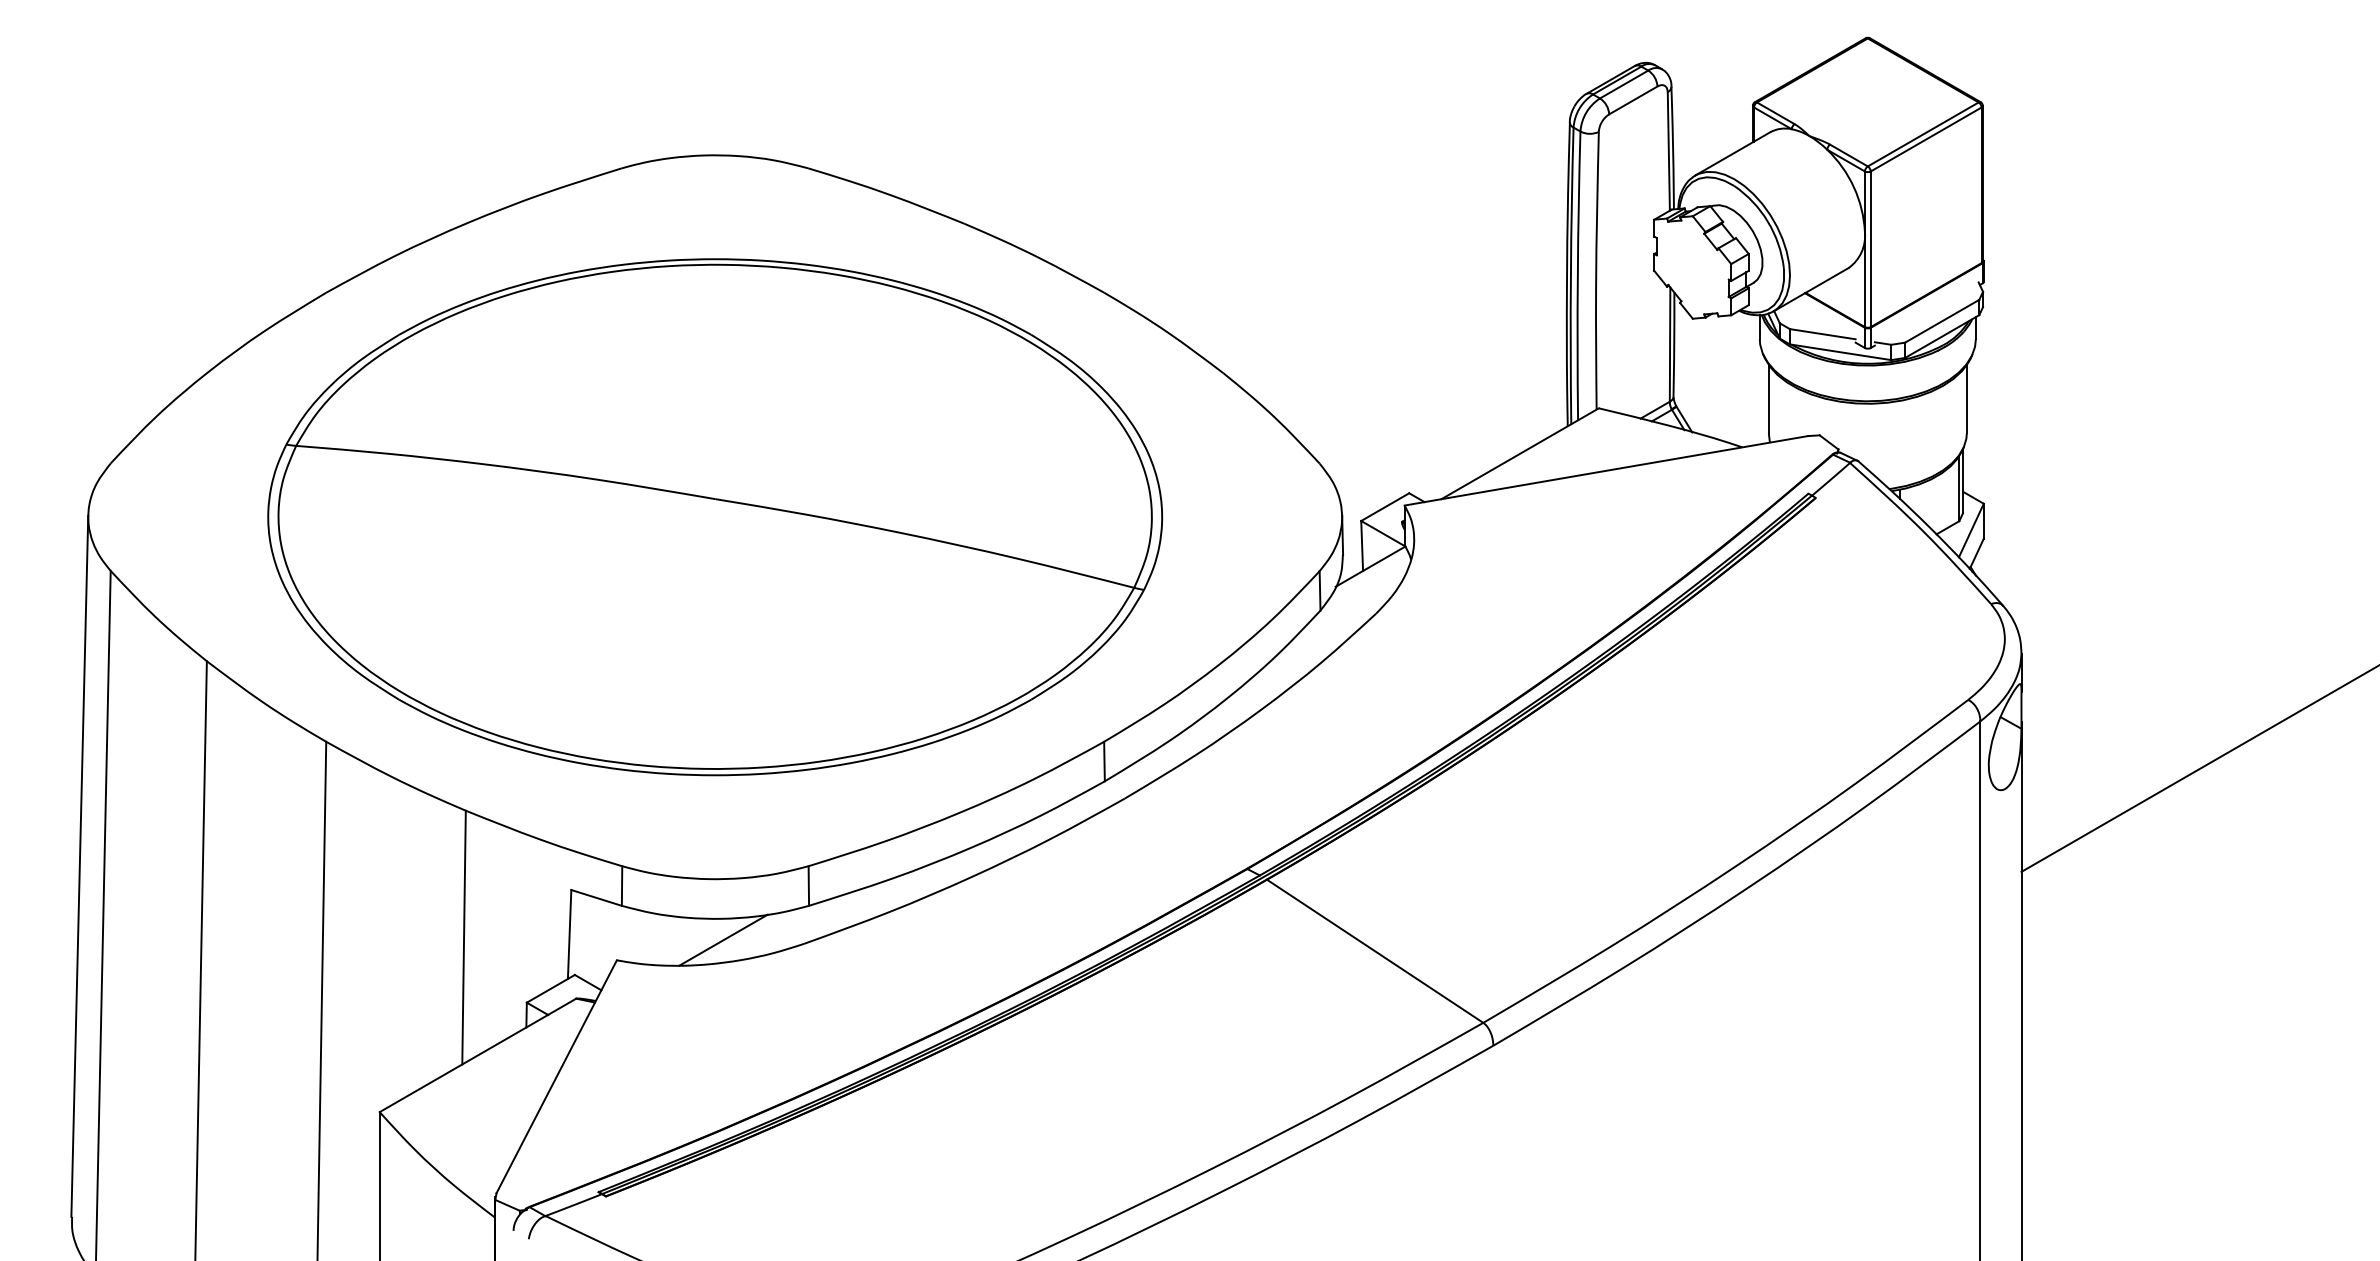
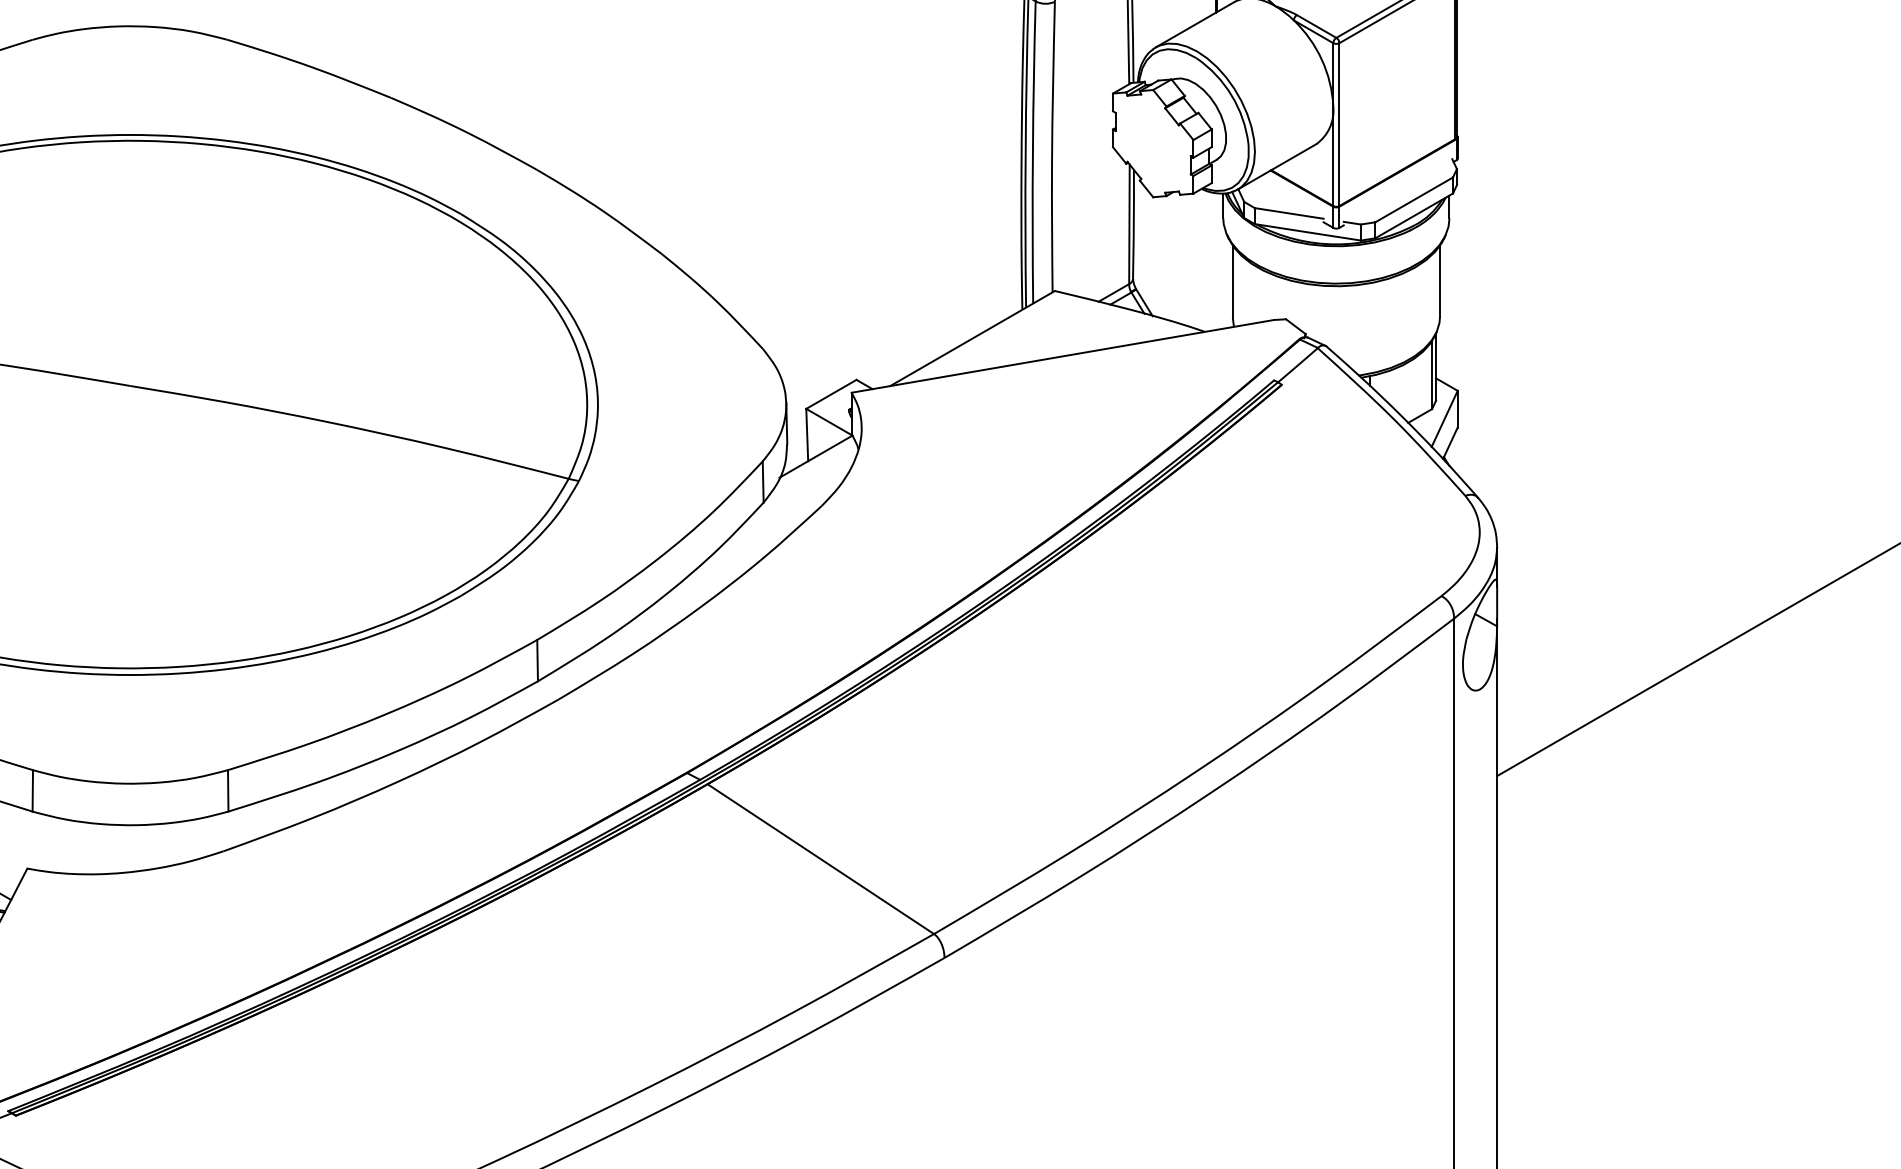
line: (723, 939) -> (138, 846), removed

